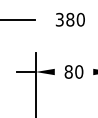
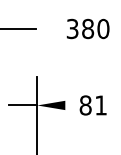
text: (79, 71) -> (101, 104), 80 -> 81

